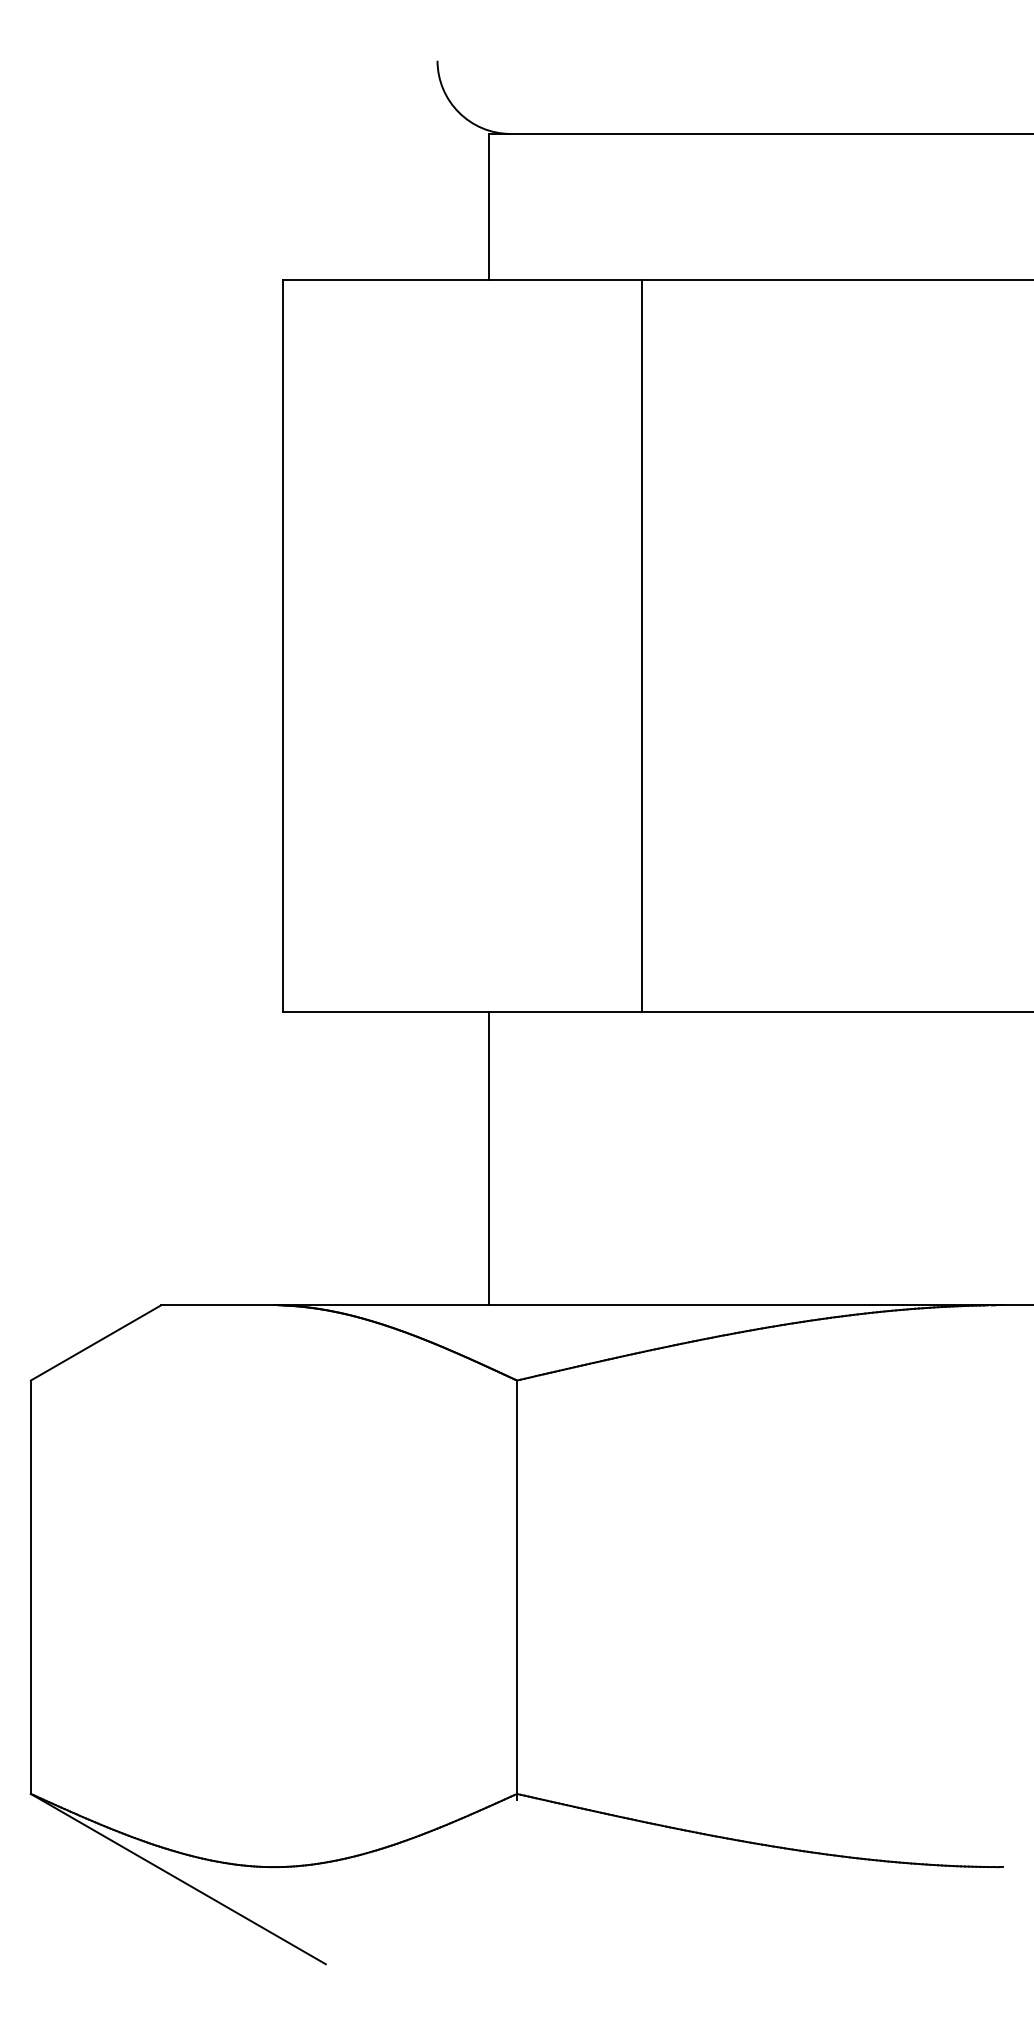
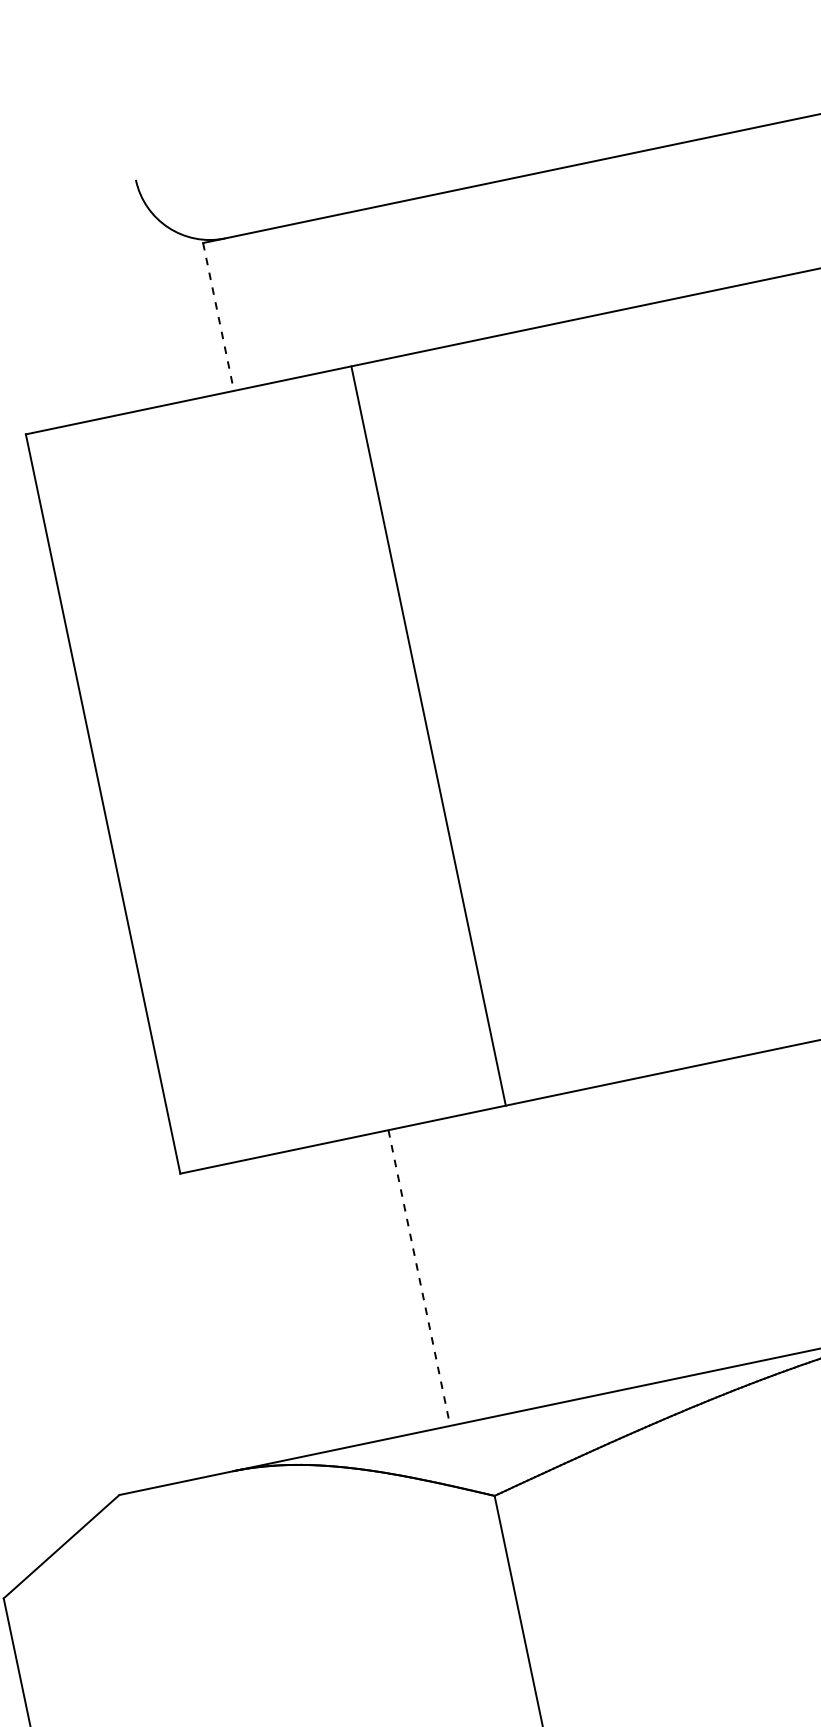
line: (488, 207) -> (218, 317), solid -> dashed
line: (642, 646) -> (429, 735), moved
line: (488, 1159) -> (419, 1278), solid -> dashed

